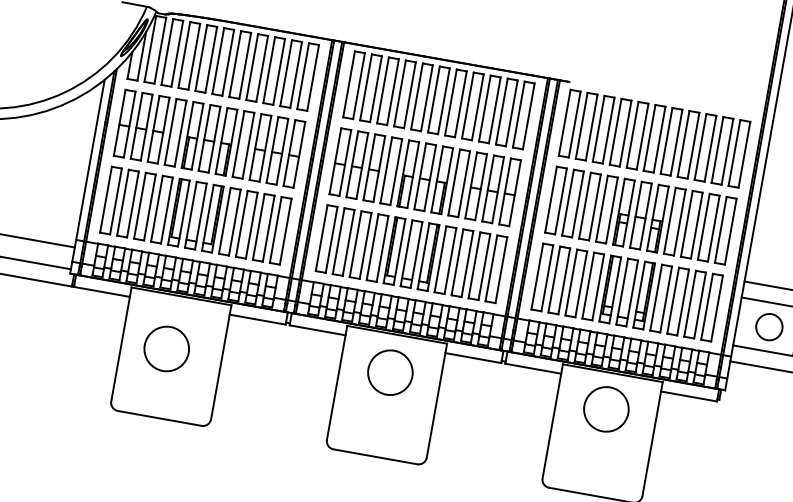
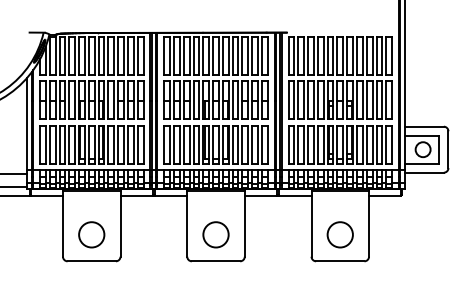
circle: (166, 348) -> (91, 234), moved
circle: (389, 371) -> (215, 234), moved
circle: (605, 408) -> (339, 234), moved

